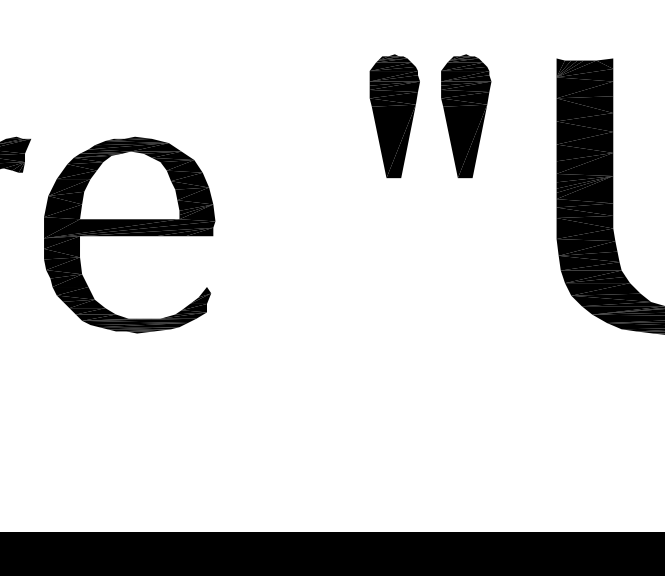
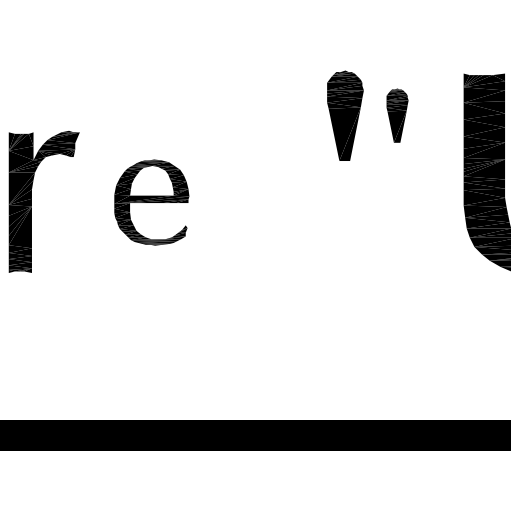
part: (466, 115) -> (397, 115), size x0.6
part: (129, 234) -> (151, 202), size x0.6

